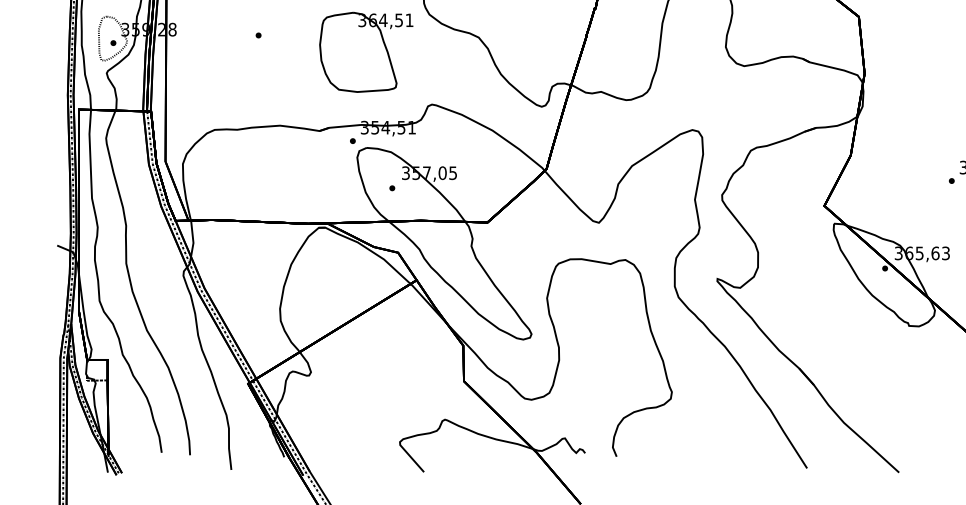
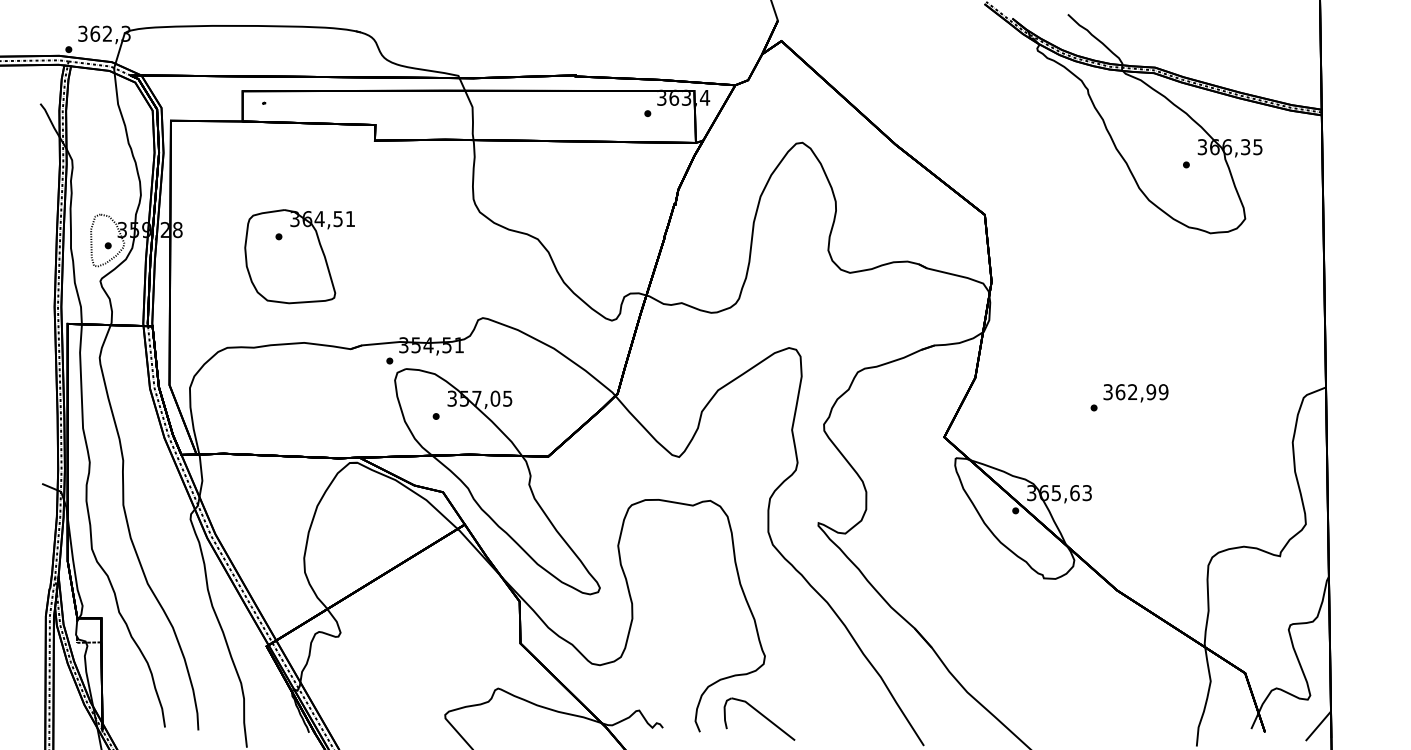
part: (366, 52) -> (299, 256), moved
part: (667, 445) -> (759, 718), added

